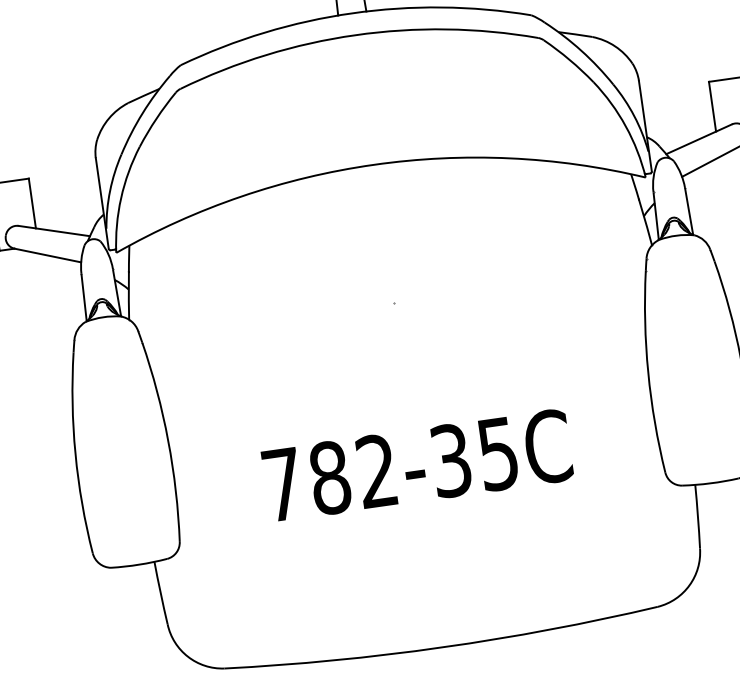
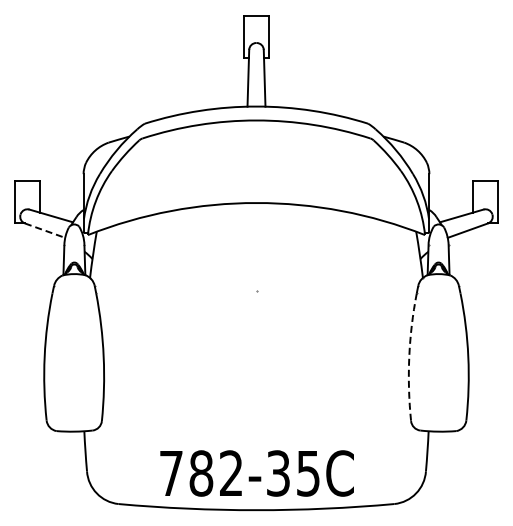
line: (48, 255) -> (45, 230), solid -> dashed
arc: (648, 371) -> (409, 356), solid -> dashed
text: (416, 465) -> (256, 473), moved

